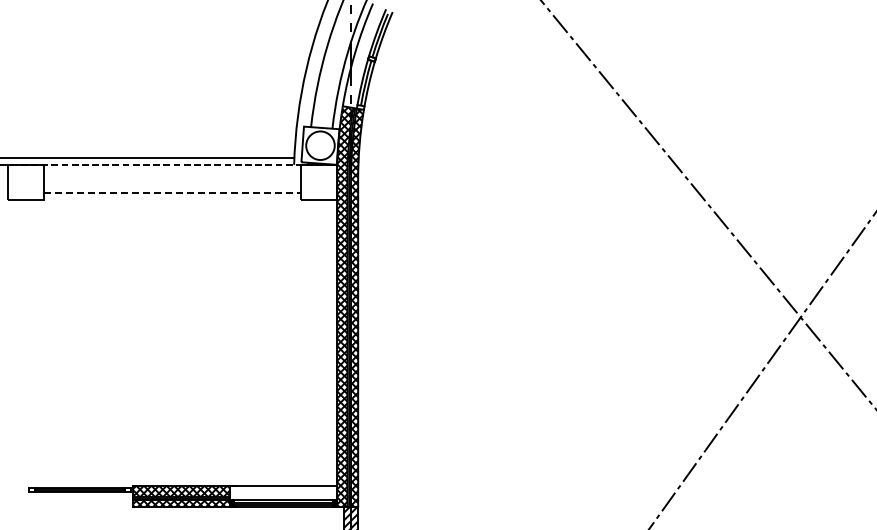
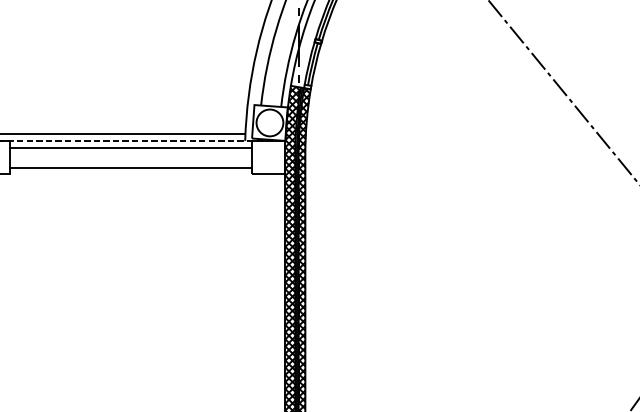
line: (172, 171) -> (130, 147), added
line: (173, 193) -> (131, 167), dashed -> solid

